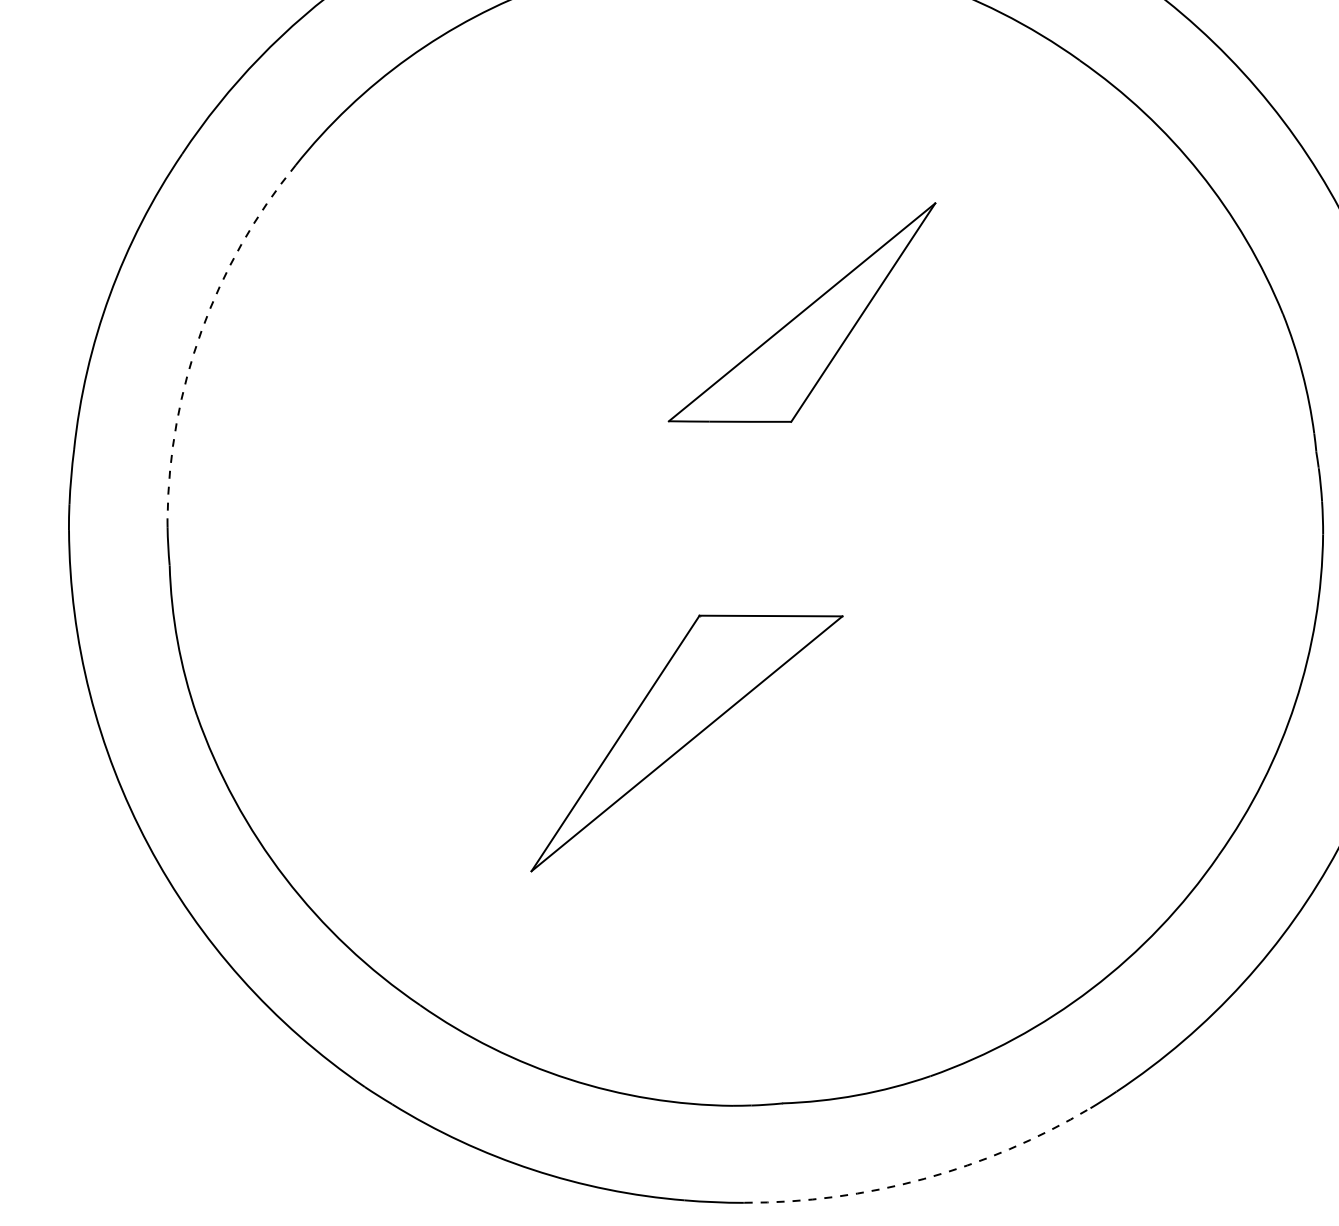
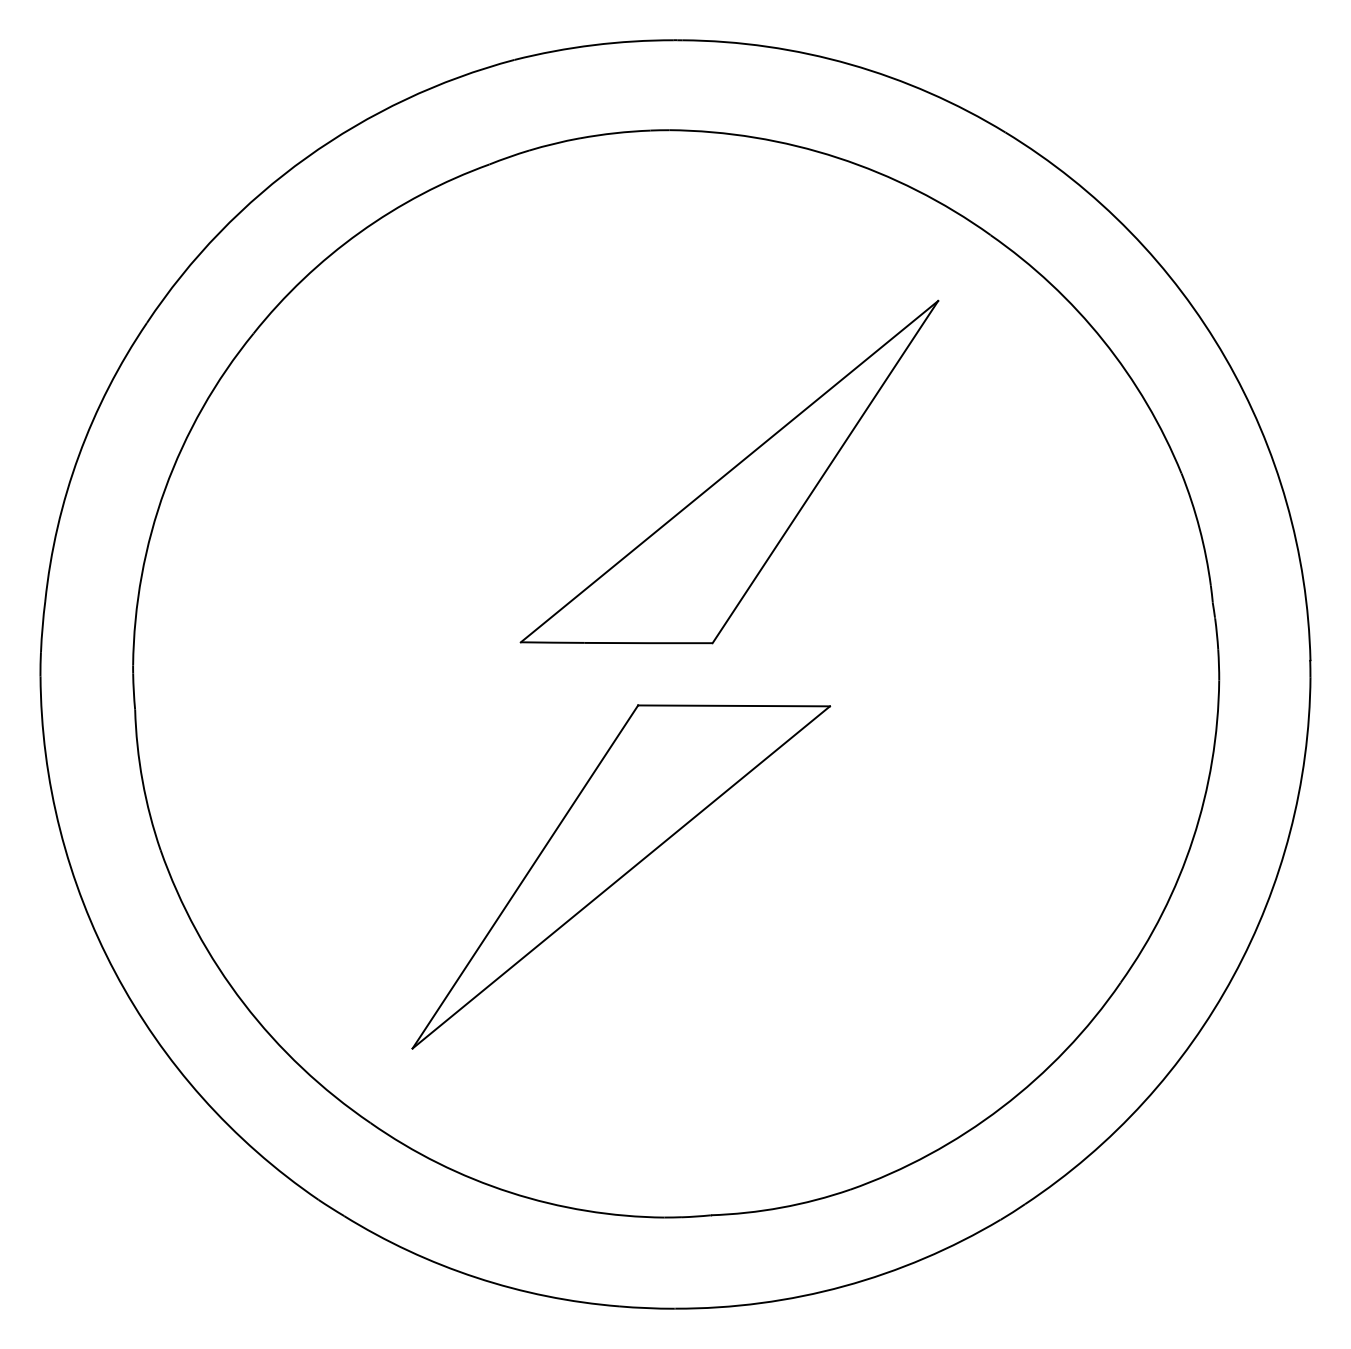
part: (802, 312) -> (729, 471), size x1.67
arc: (201, 331) -> (165, 489), dashed -> solid
part: (687, 742) -> (621, 876), size x1.43
arc: (924, 1179) -> (844, 1286), dashed -> solid

